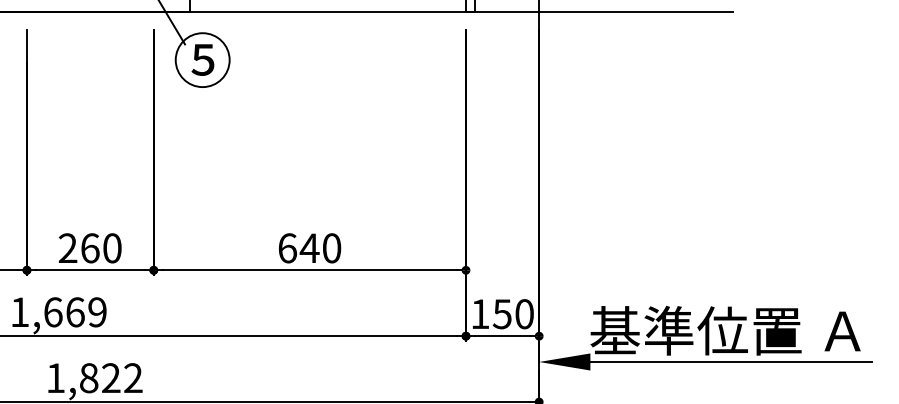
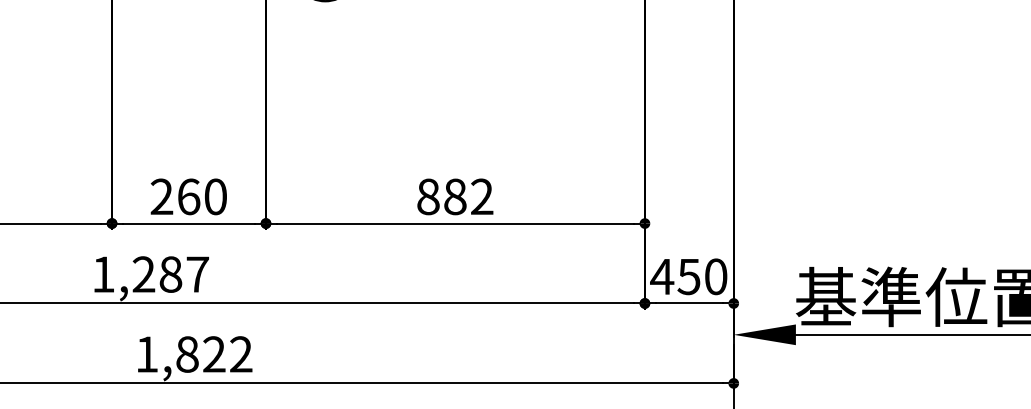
text: (309, 248) -> (454, 197), 640 -> 882
text: (75, 312) -> (170, 274), 1,669 -> 1,287
text: (480, 313) -> (662, 275), 150 -> 450

